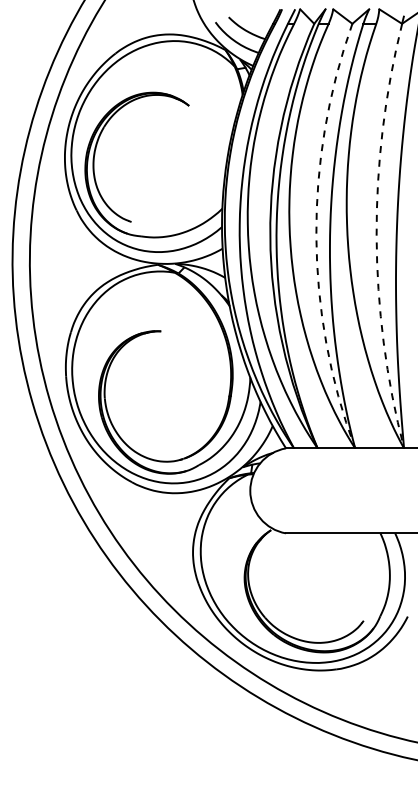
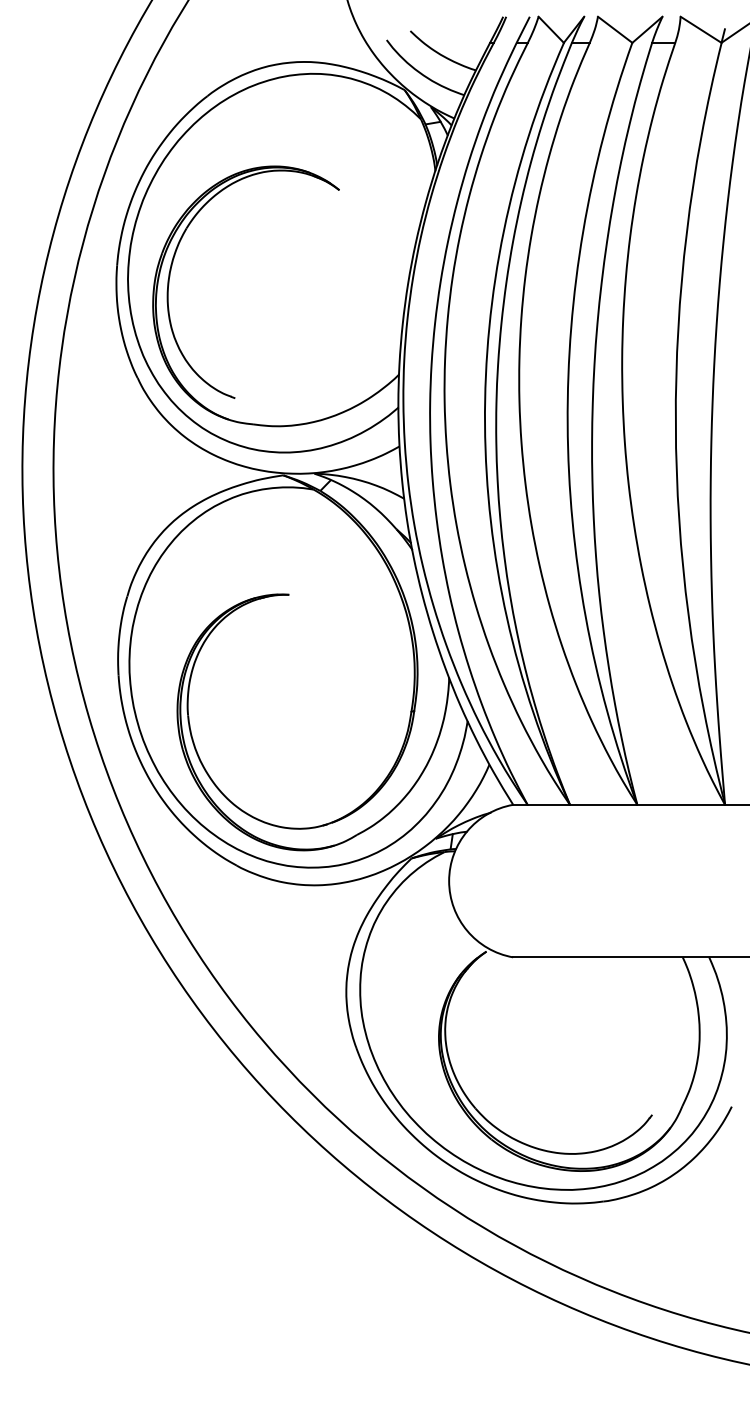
arc: (316, 236) -> (567, 424), dashed -> solid
arc: (376, 236) -> (675, 424), dashed -> solid

